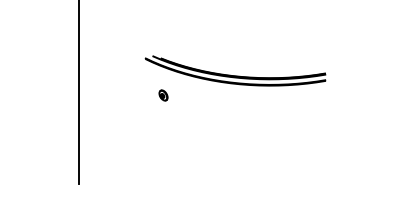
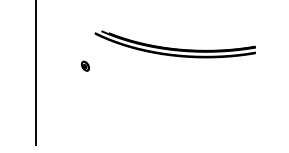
part: (163, 95) -> (85, 66), moved

